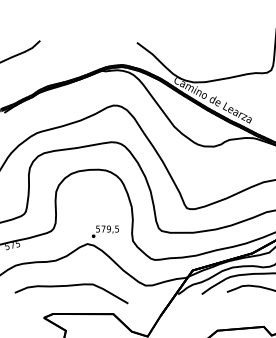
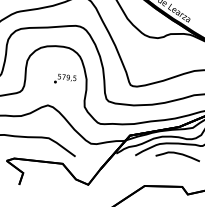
text: (104, 231) -> (64, 79), moved

